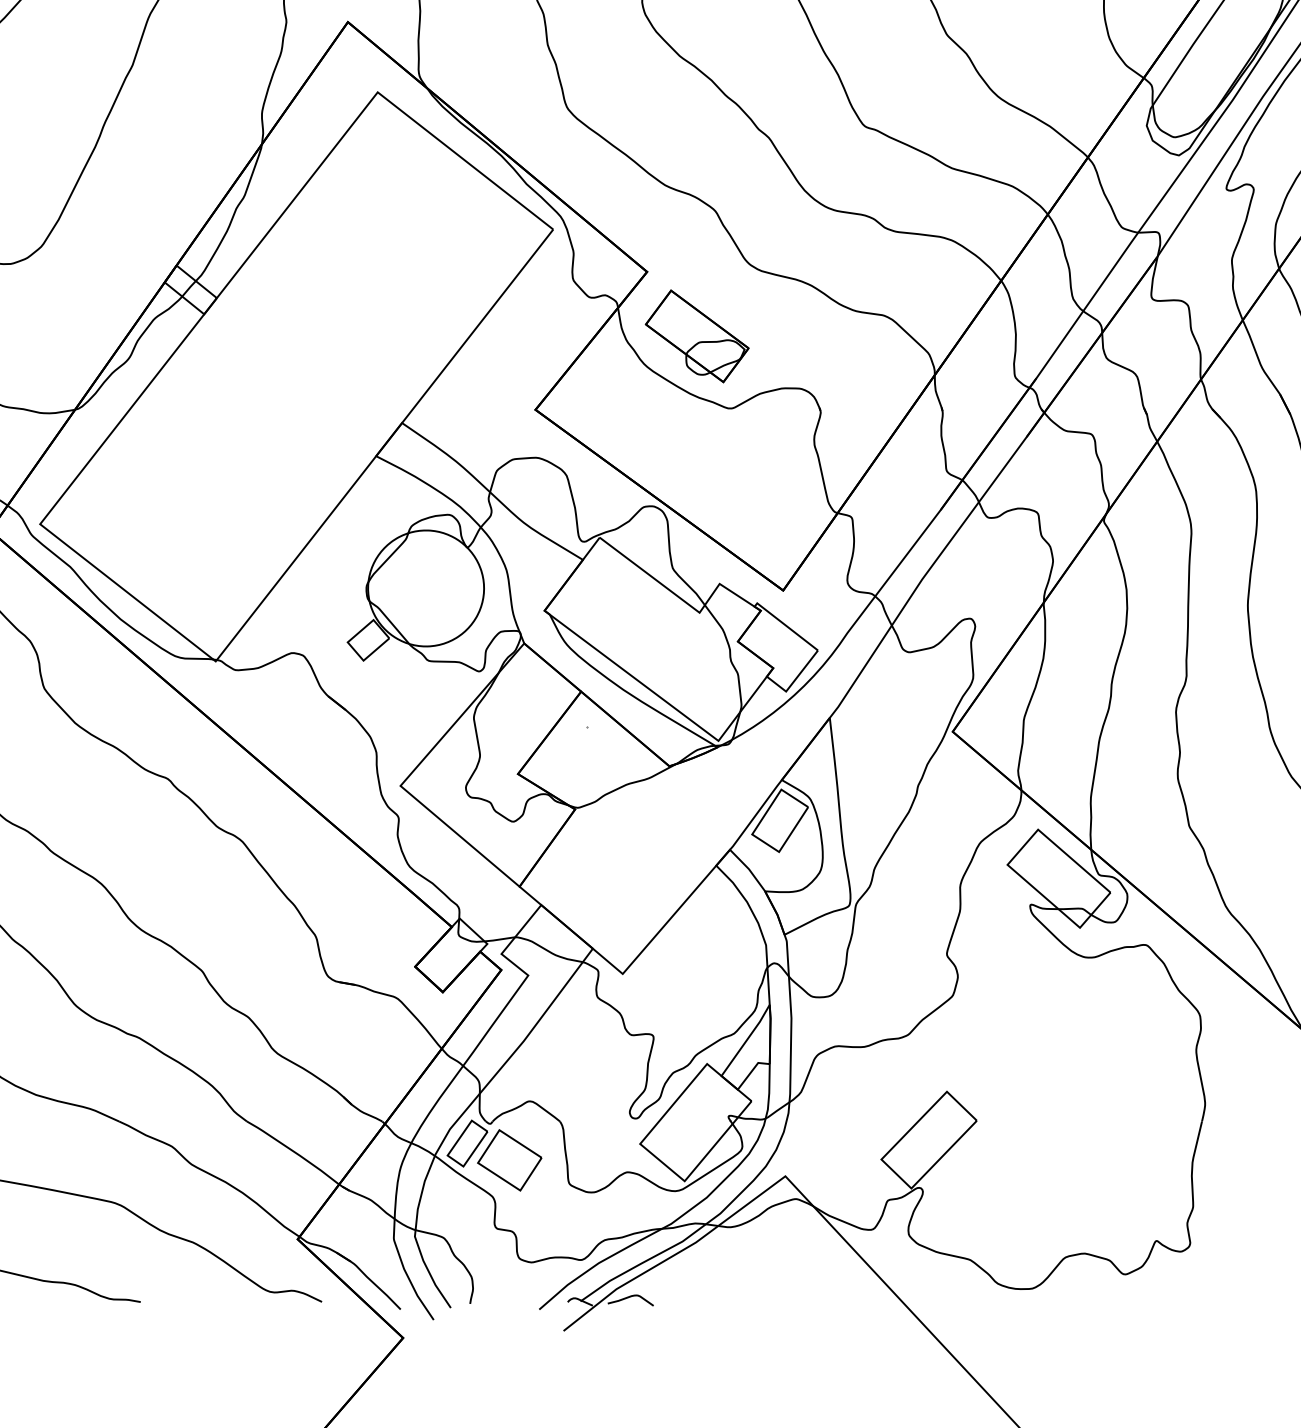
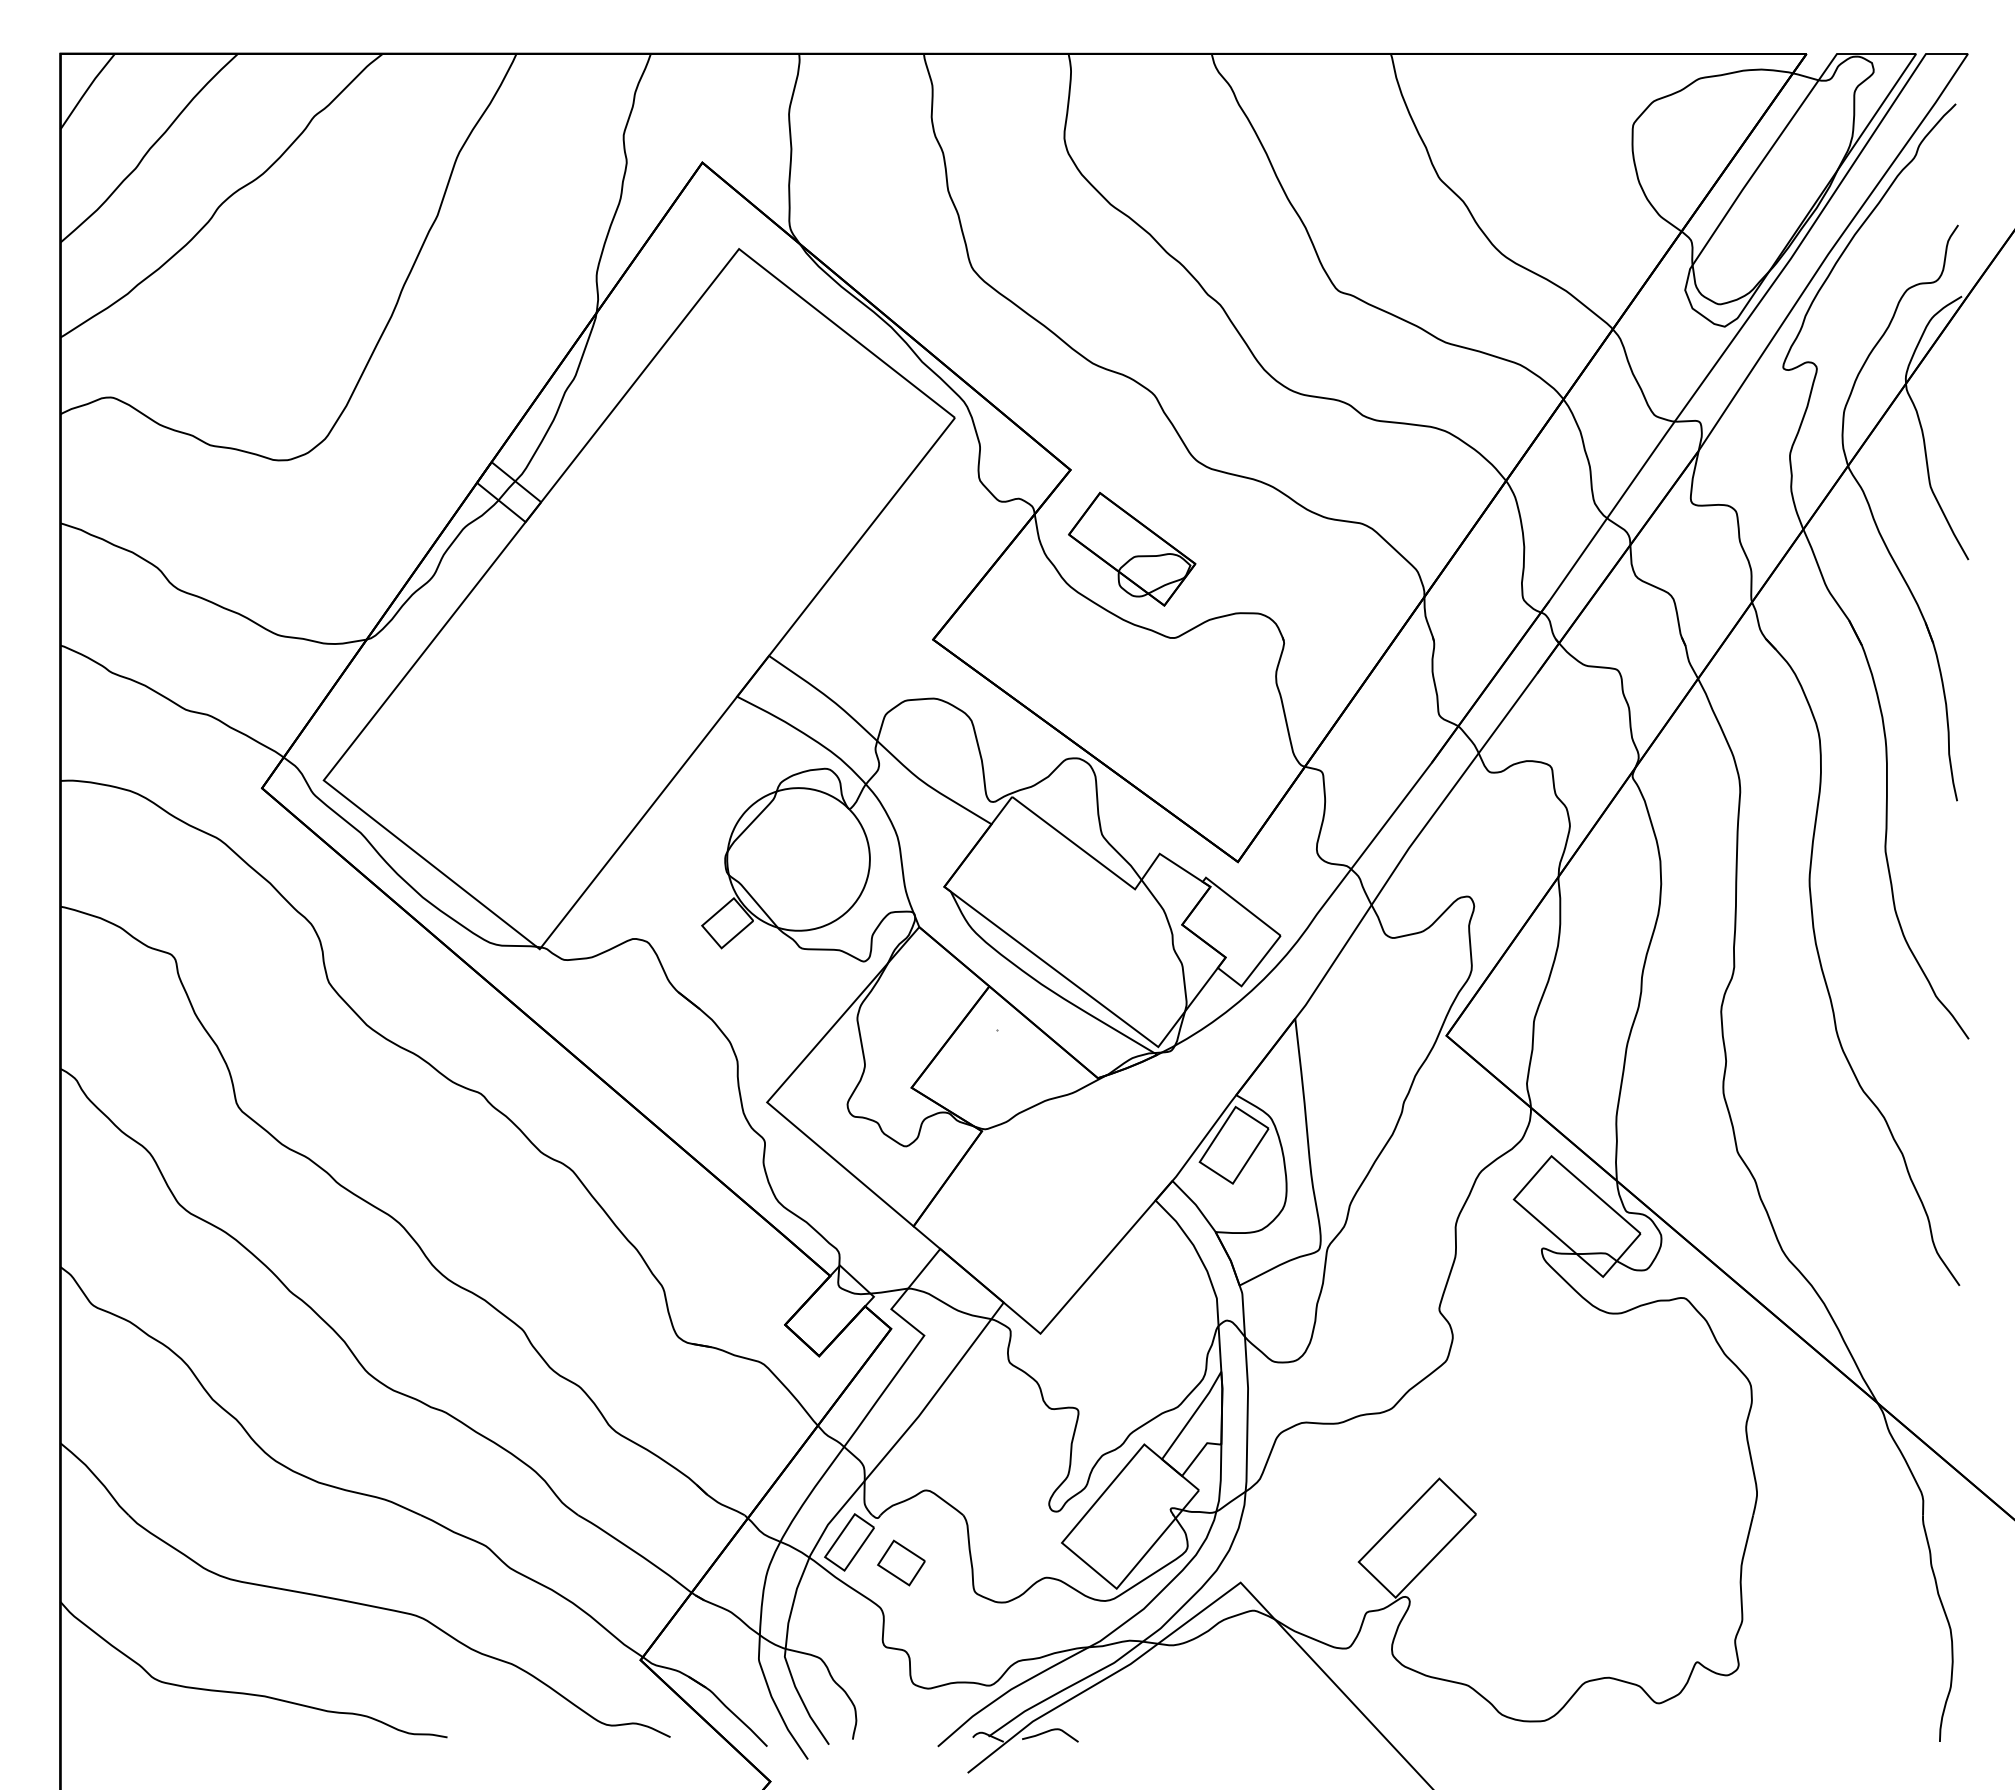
part: (509, 1159) -> (901, 1562), size x0.6

